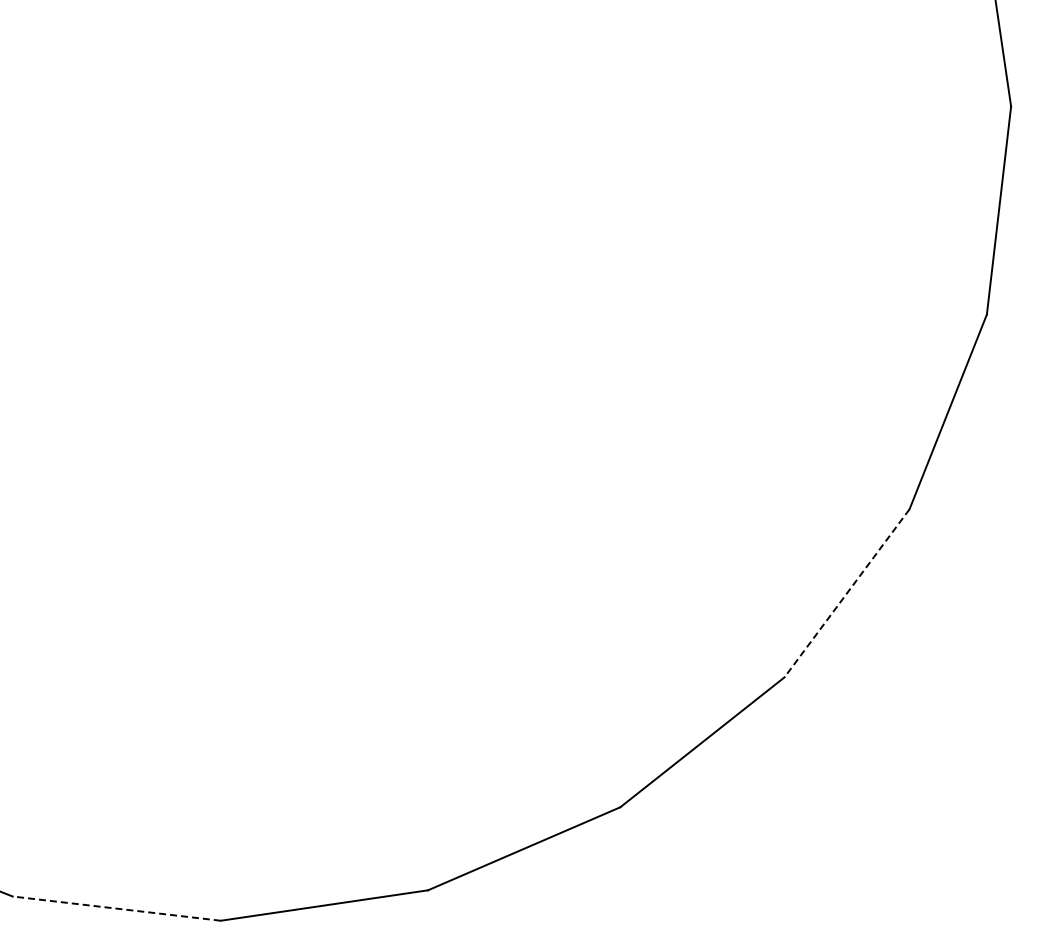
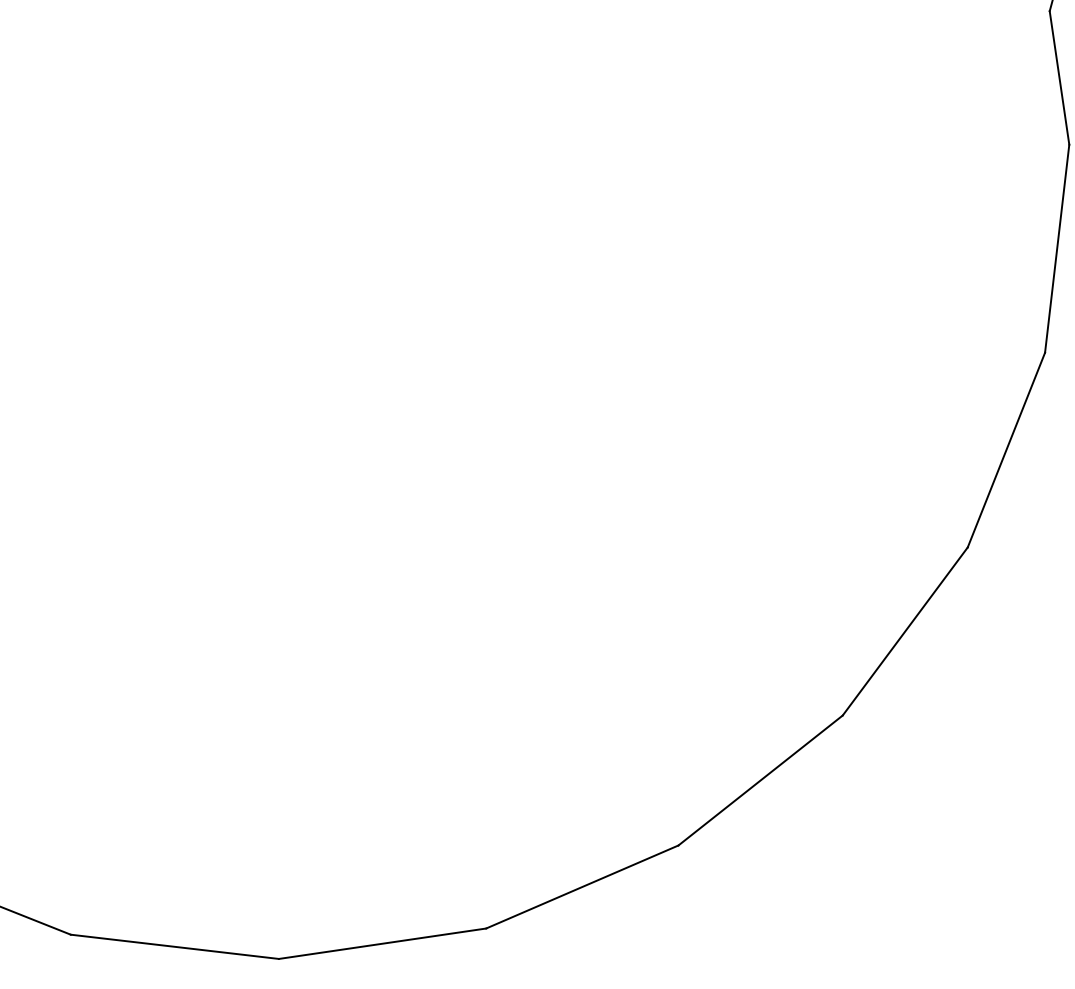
line: (847, 593) -> (905, 631), dashed -> solid
line: (116, 908) -> (174, 946), dashed -> solid

